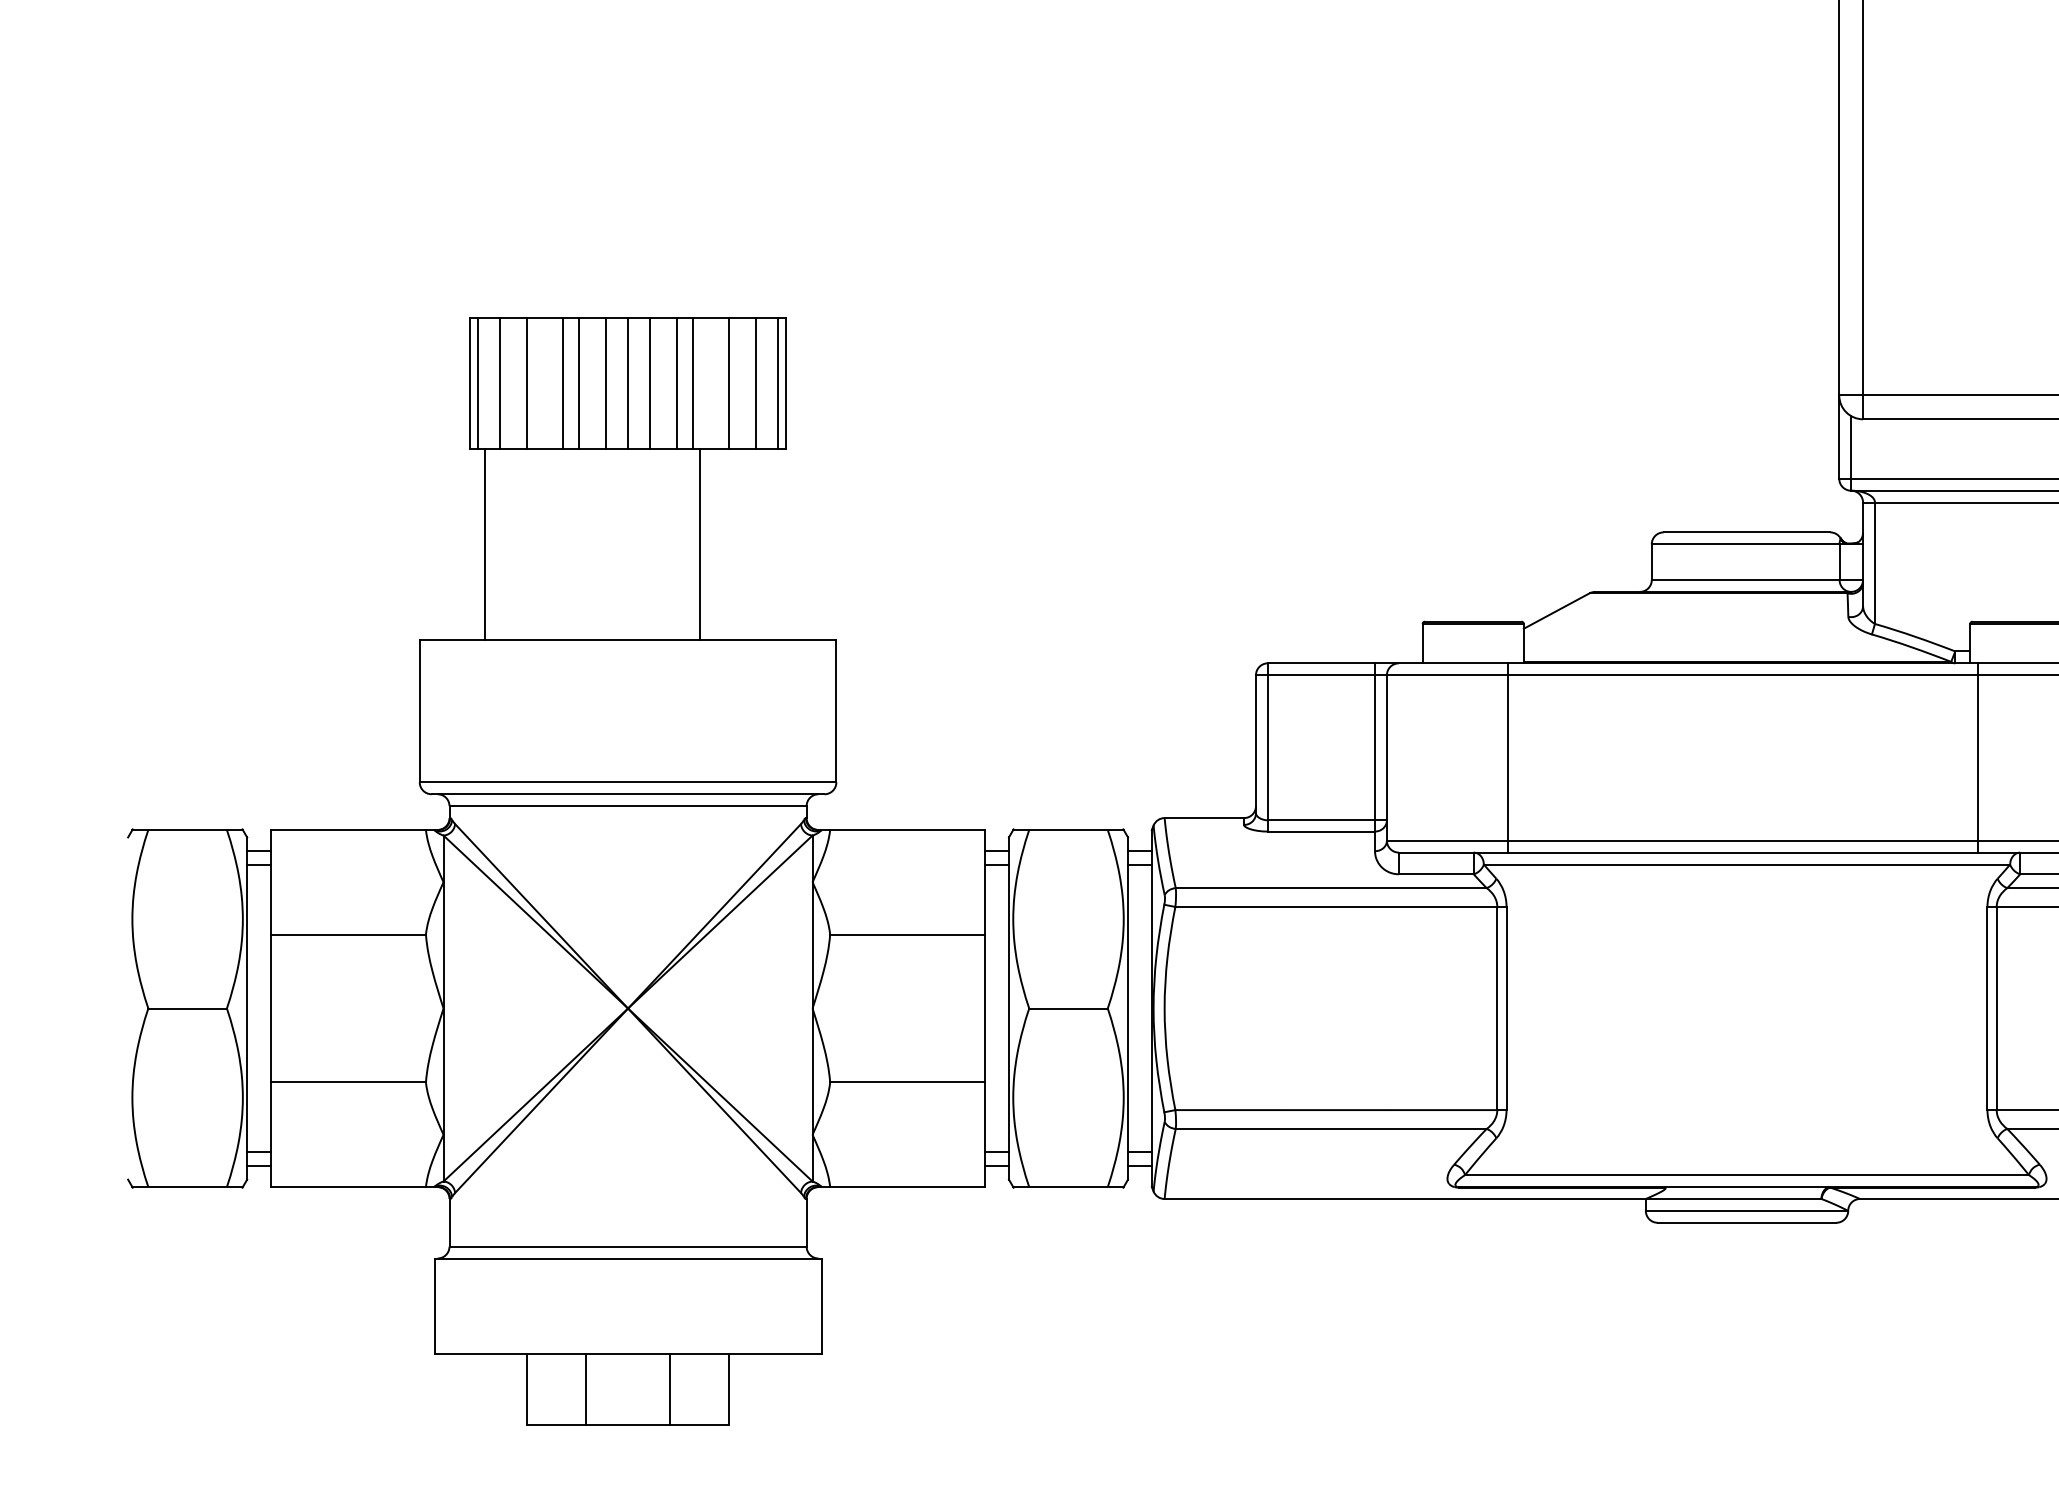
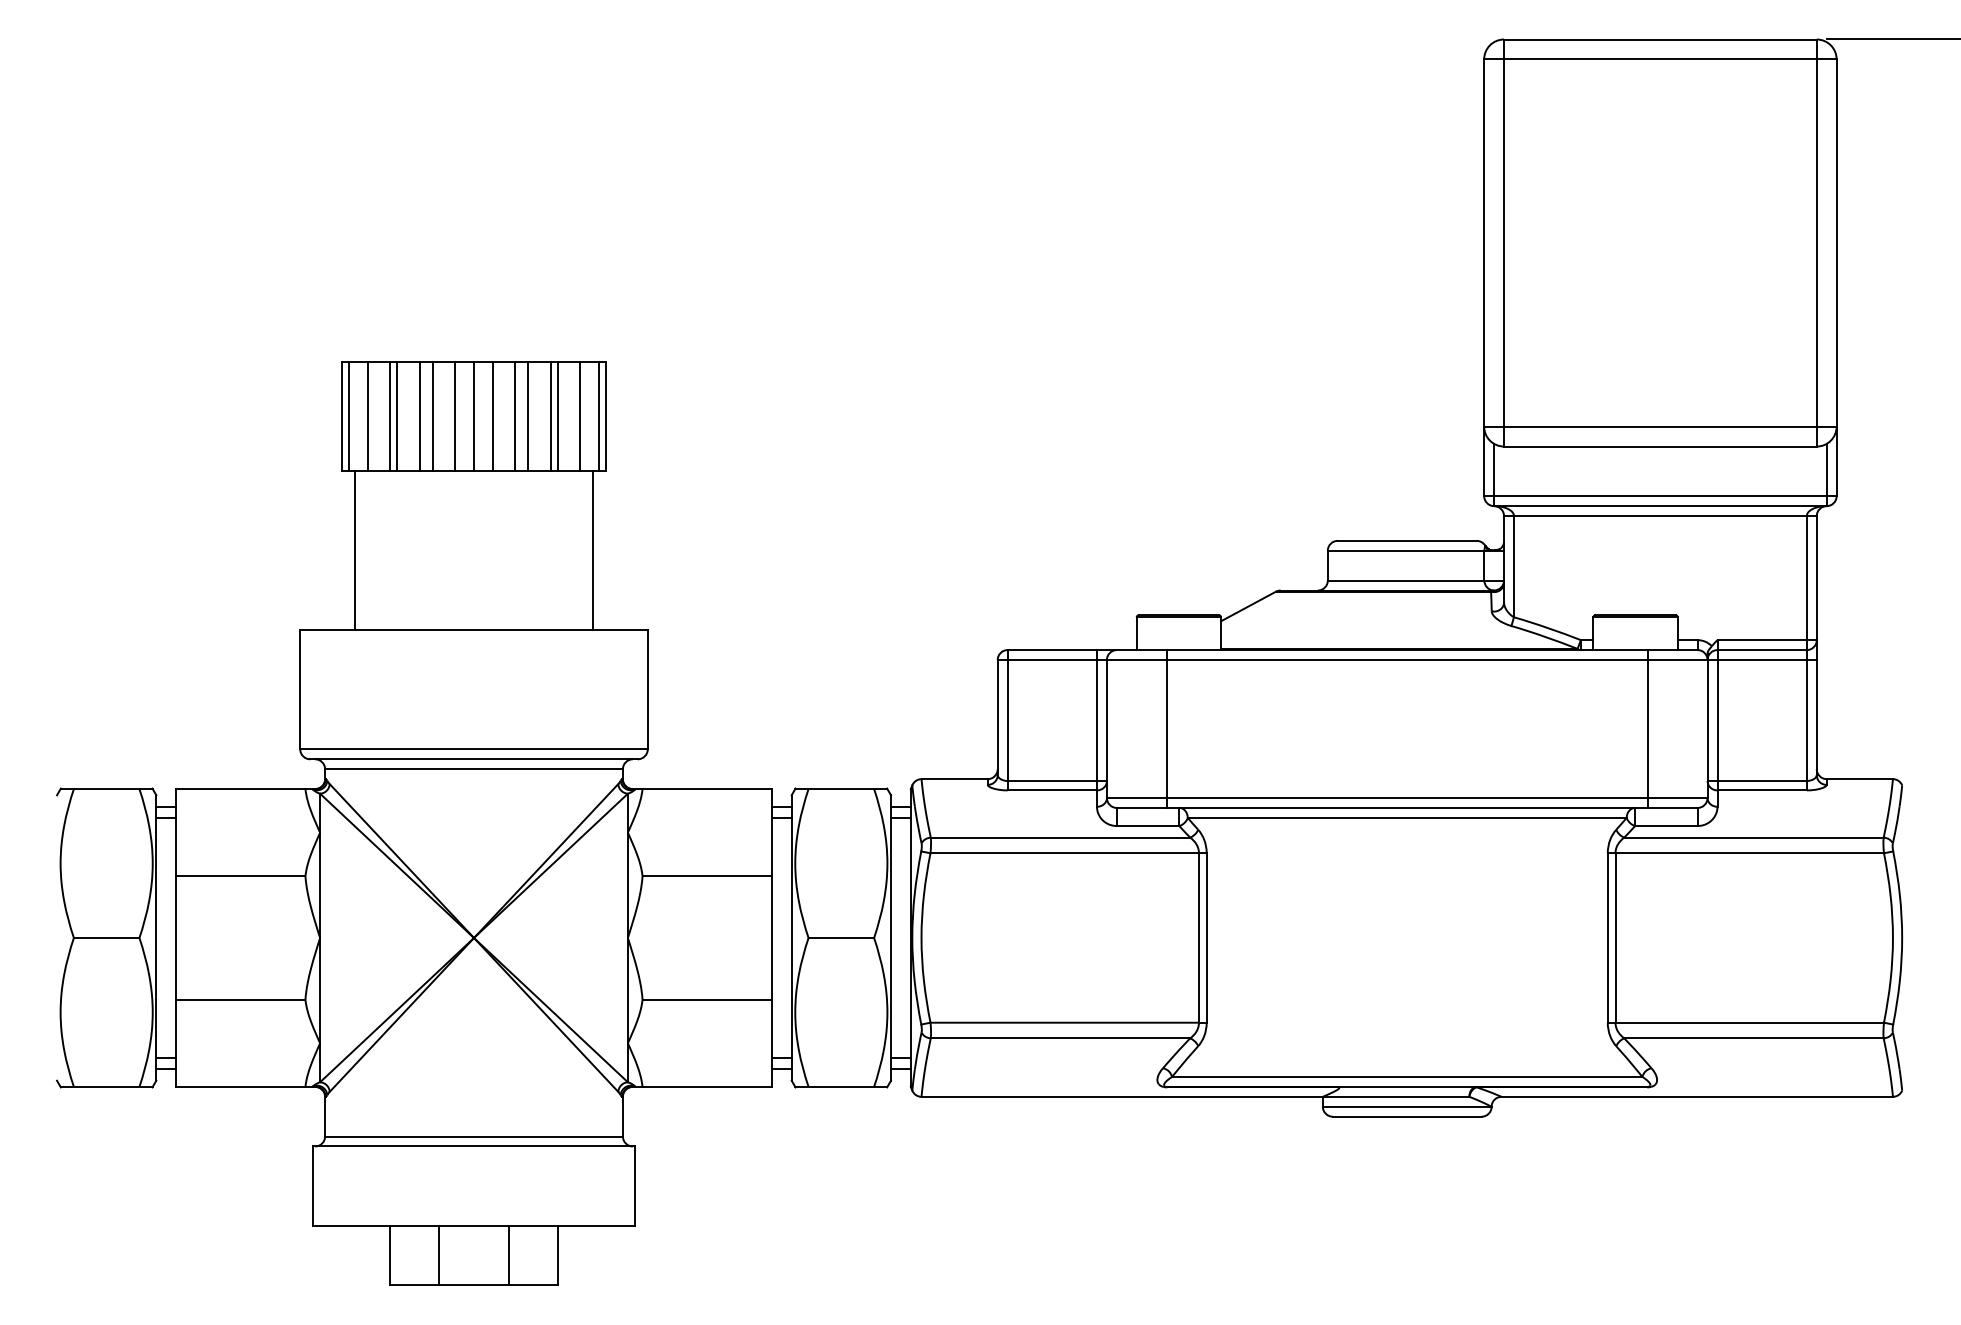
line: (535, 383) -> (396, 416), added
line: (720, 383) -> (551, 416), added
line: (700, 543) -> (593, 550), moved
line: (1507, 757) -> (1166, 728), moved
line: (1978, 757) -> (1648, 728), moved

